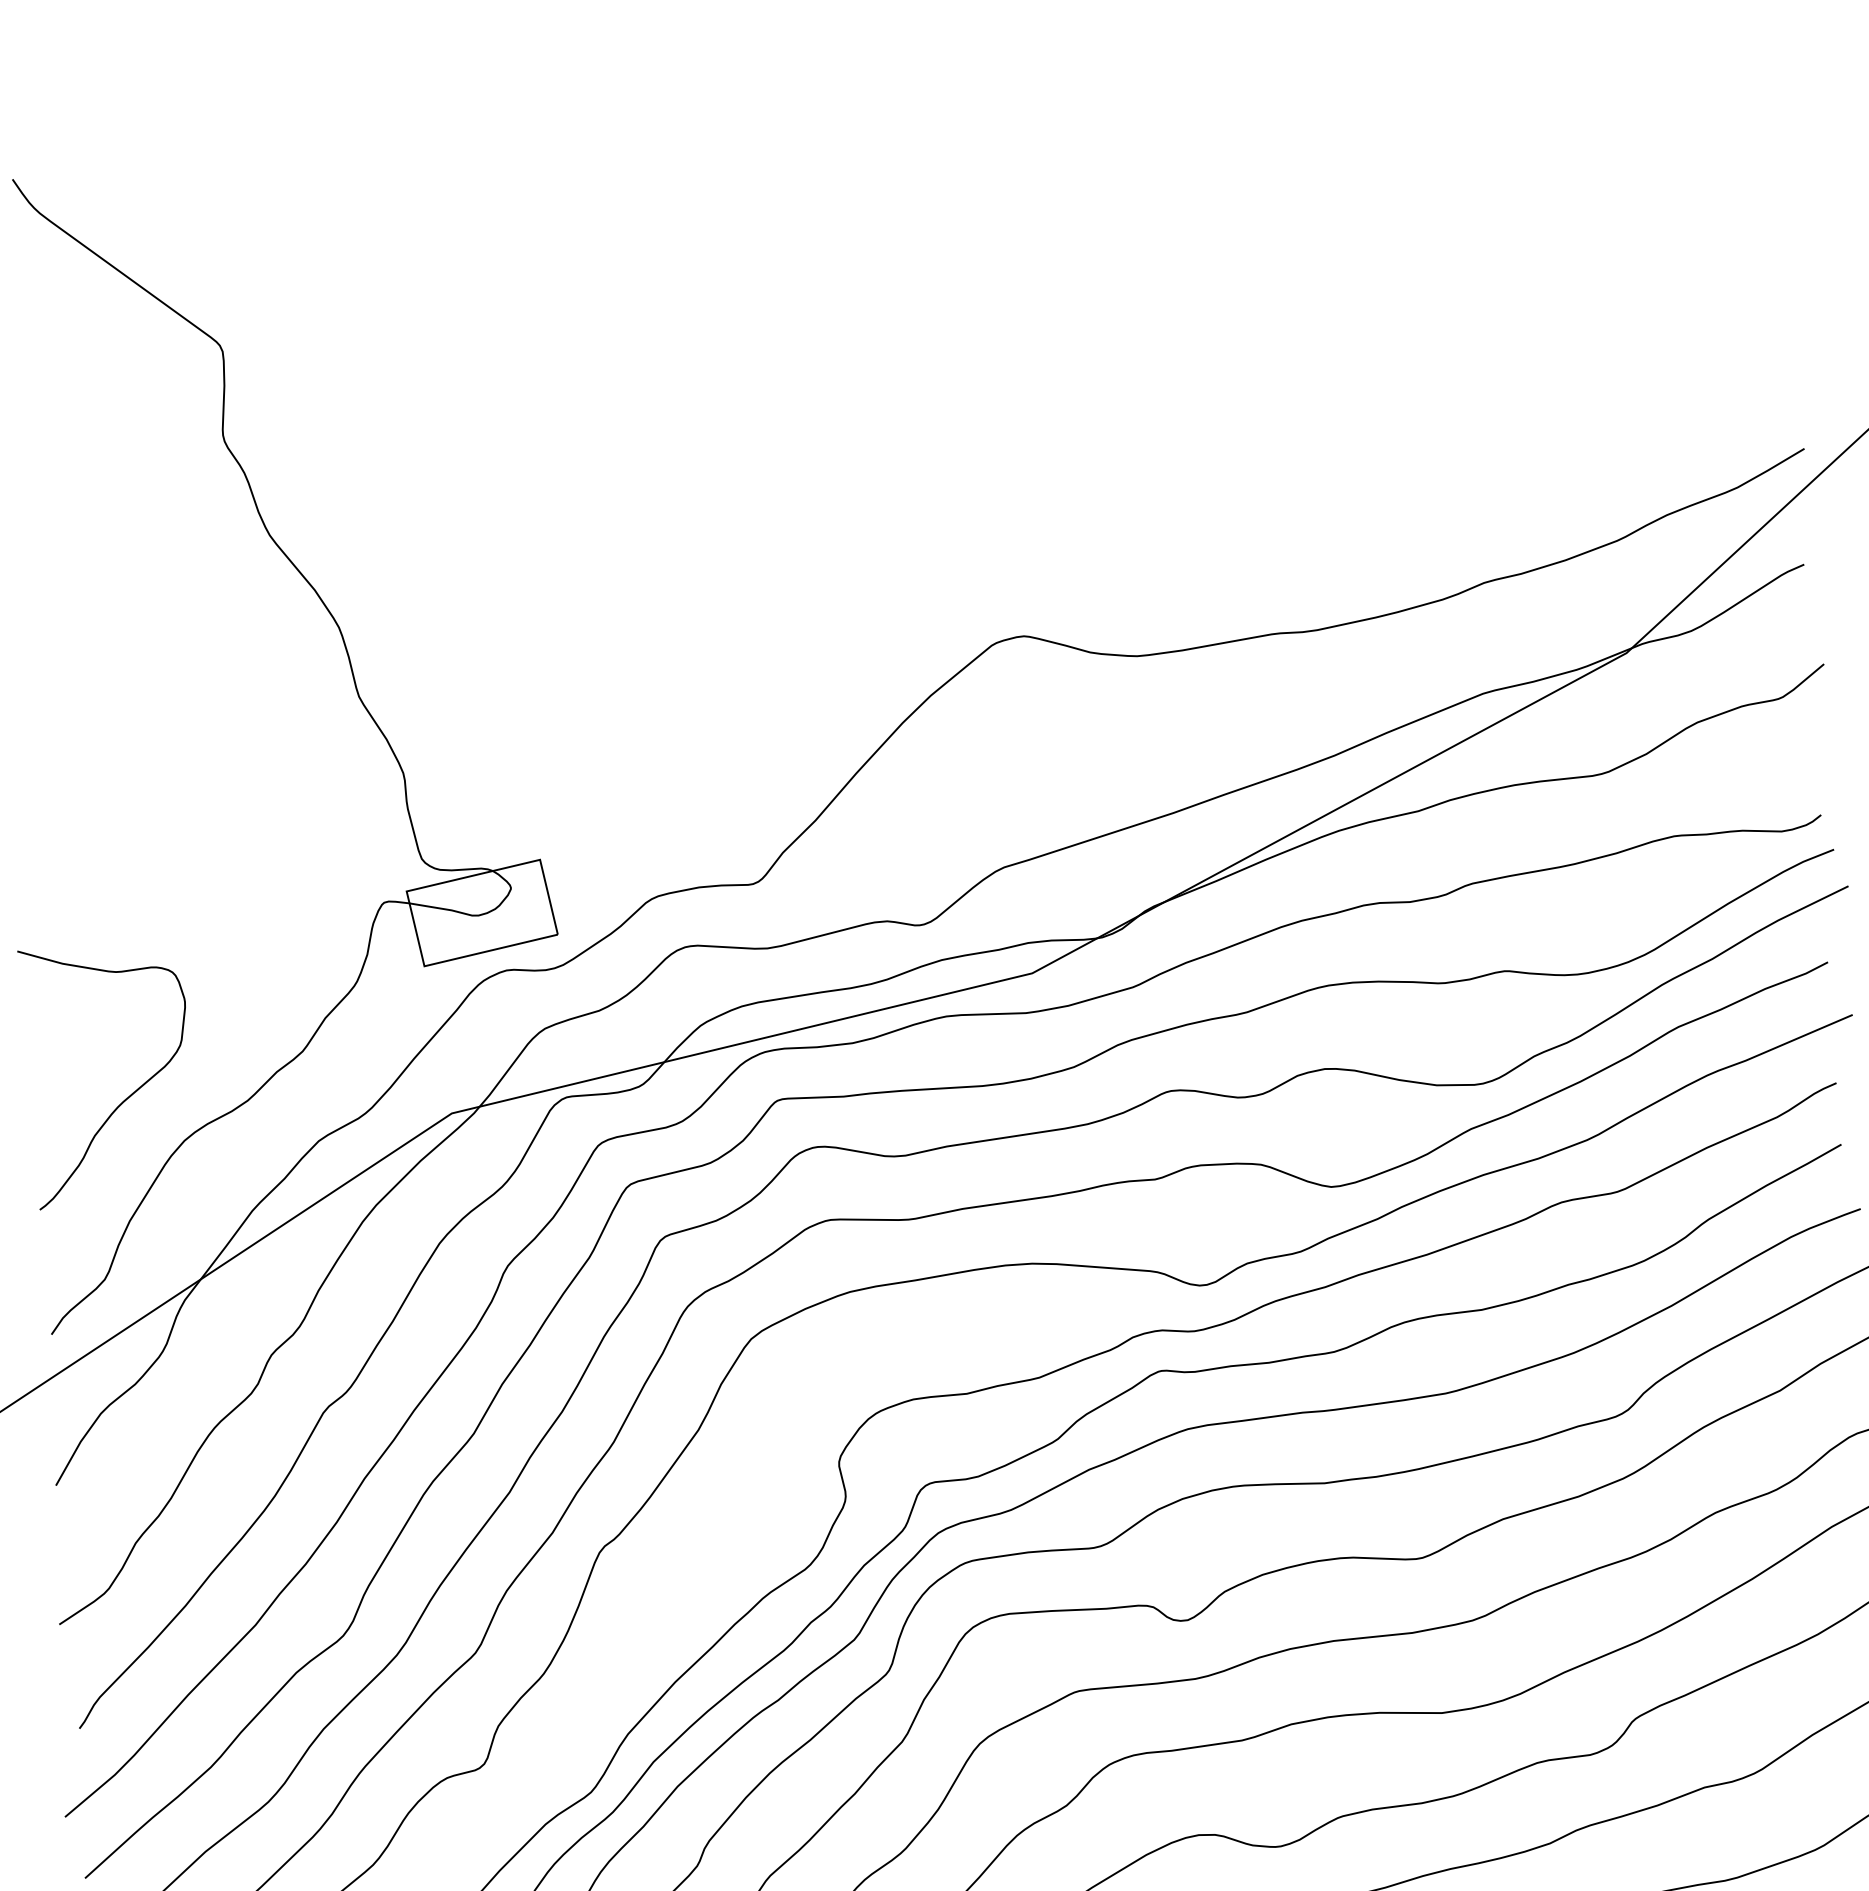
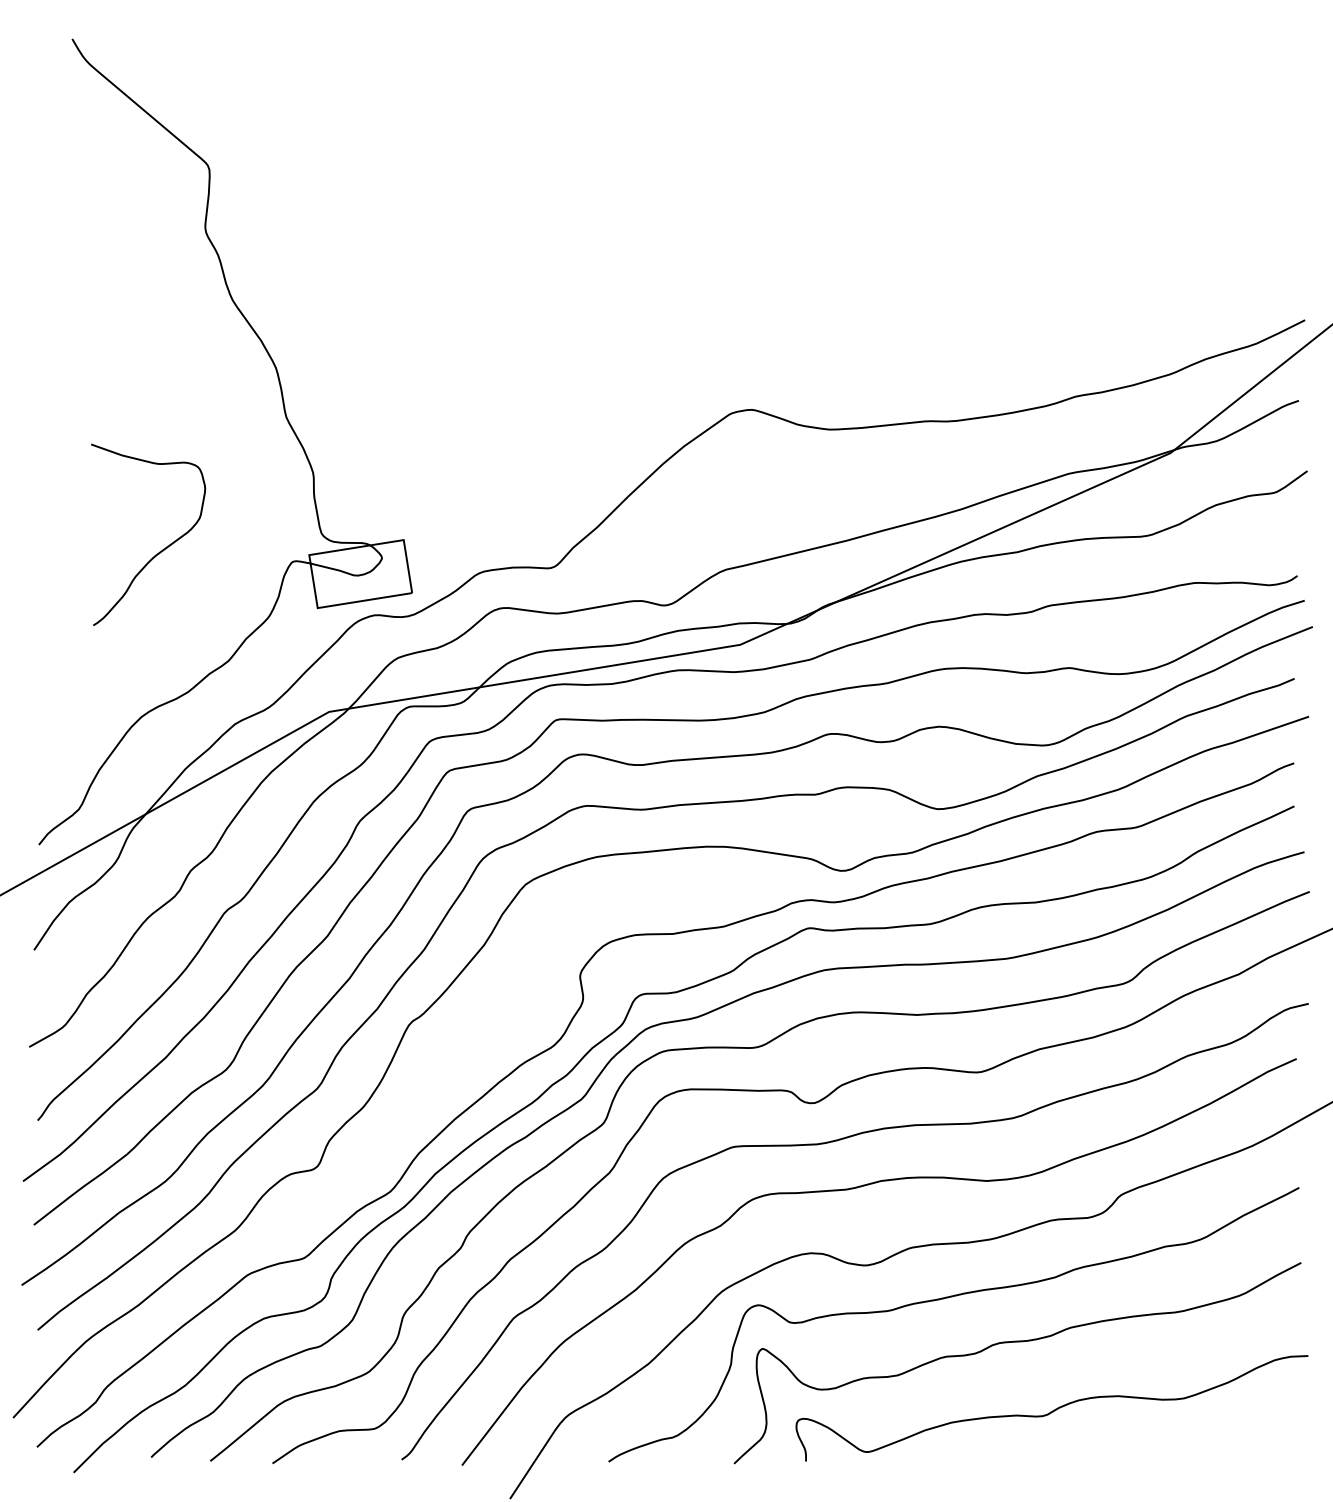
curve: (126, 1097) -> (159, 551), moved

